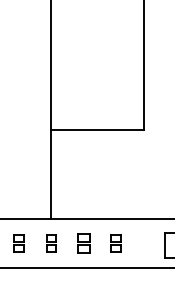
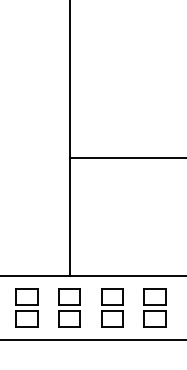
part: (18, 243) -> (26, 308), size x1.67
part: (51, 243) -> (69, 308), size x1.67
part: (83, 243) -> (112, 308), size x1.43
part: (115, 243) -> (154, 308), size x1.67

